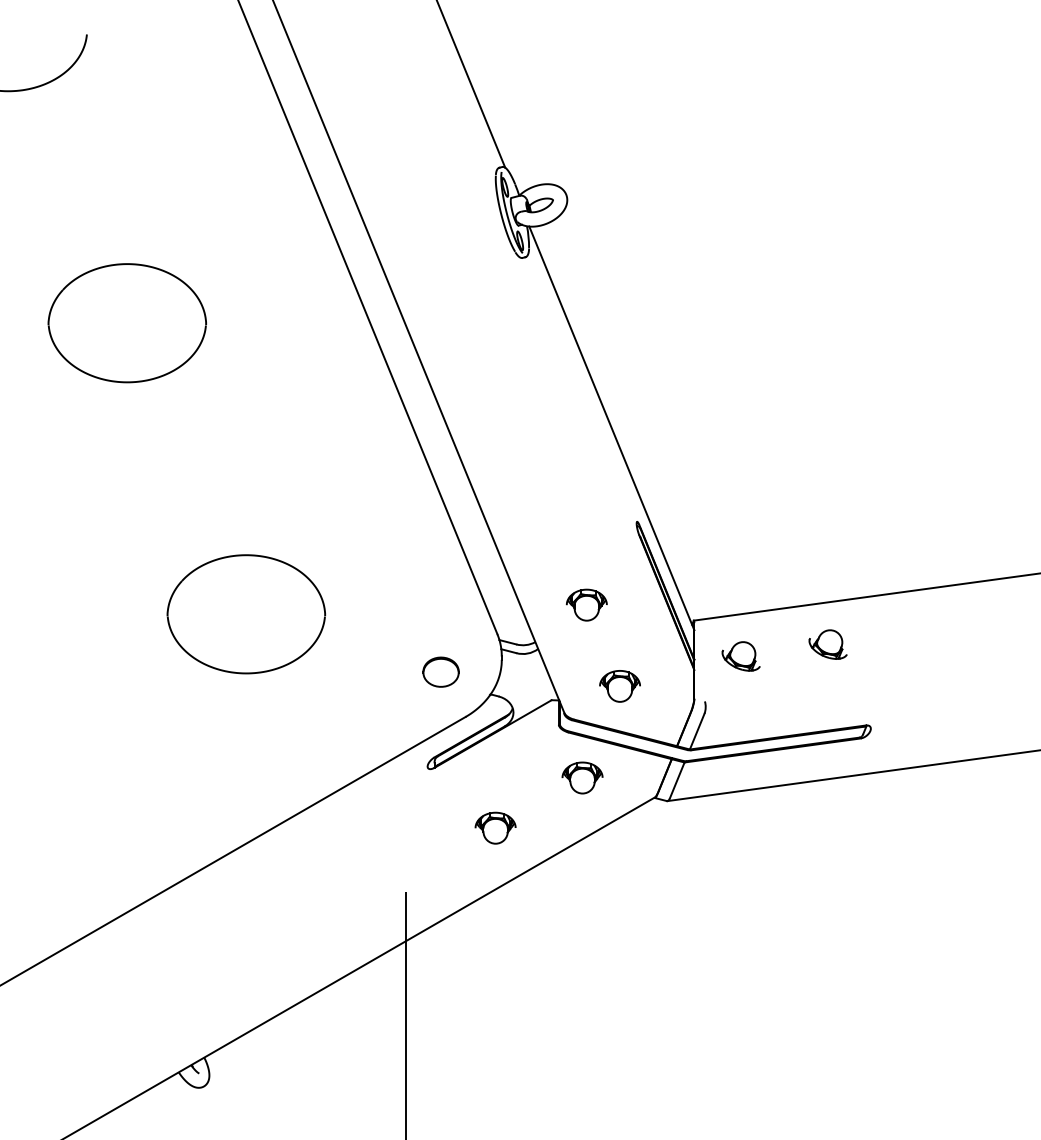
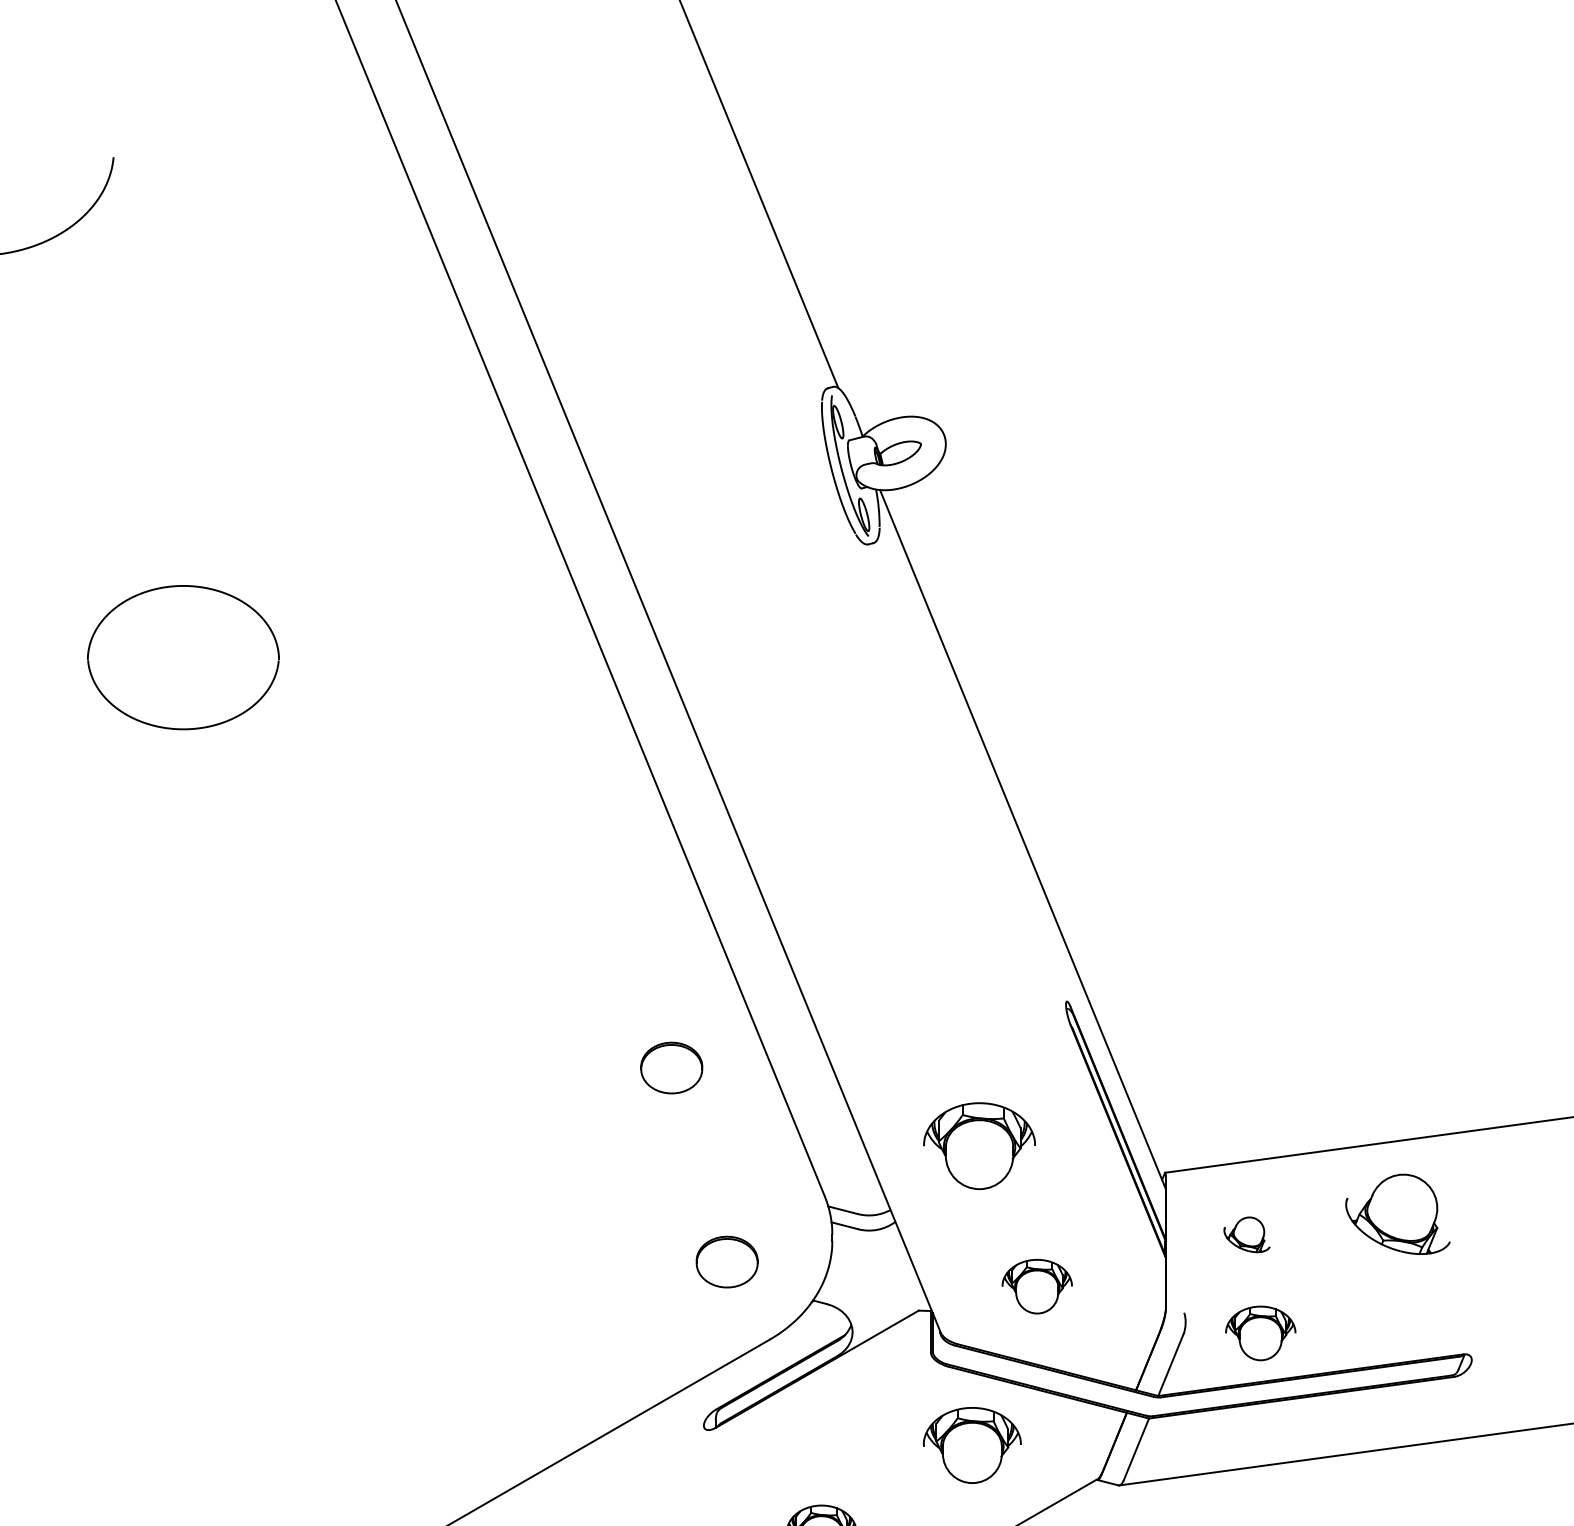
part: (126, 323) -> (182, 657), size x0.7
part: (408, 559) -> (670, 1066), added
part: (586, 604) -> (979, 1144), size x1.6
part: (246, 614) -> (390, 1162), removed
part: (827, 644) -> (1396, 1214), size x1.6
part: (740, 656) -> (1245, 1234), size x0.7
part: (748, 713) -> (1259, 1333), added
part: (582, 777) -> (972, 1444), size x1.4

